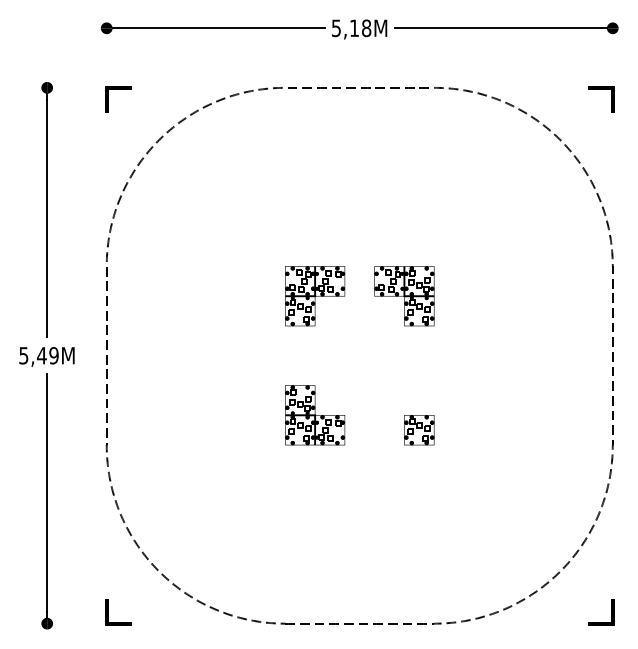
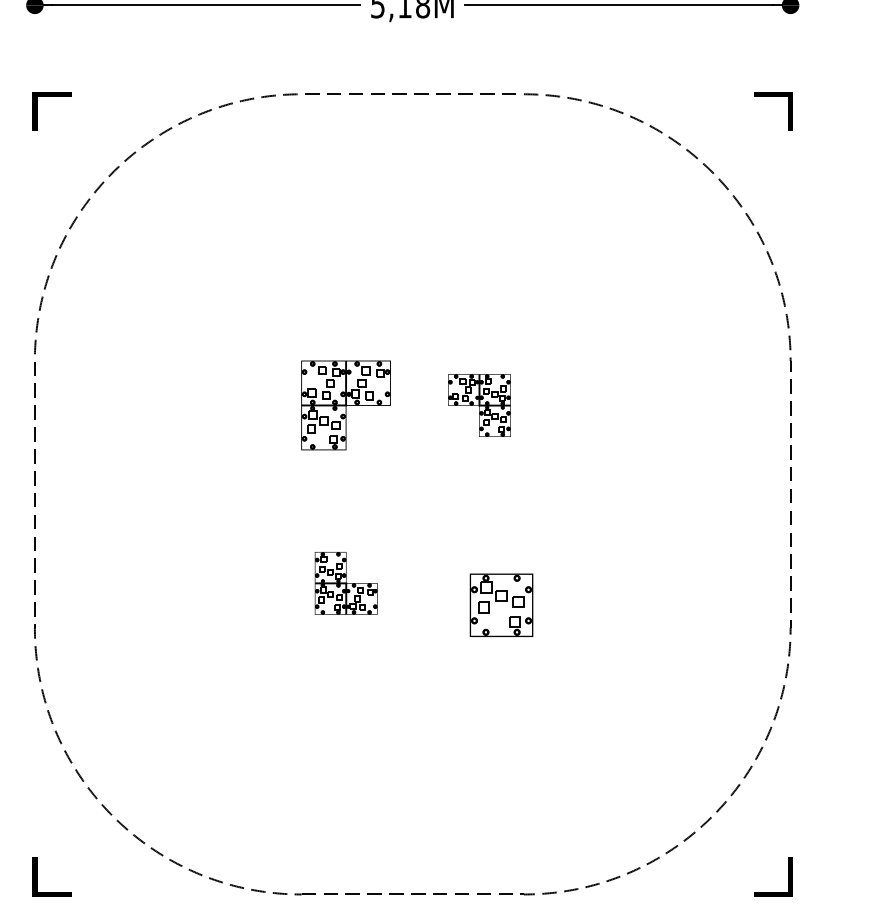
part: (404, 296) -> (479, 405), size x0.7
part: (315, 415) -> (346, 583), size x0.7
part: (419, 430) -> (501, 605), size x1.4

